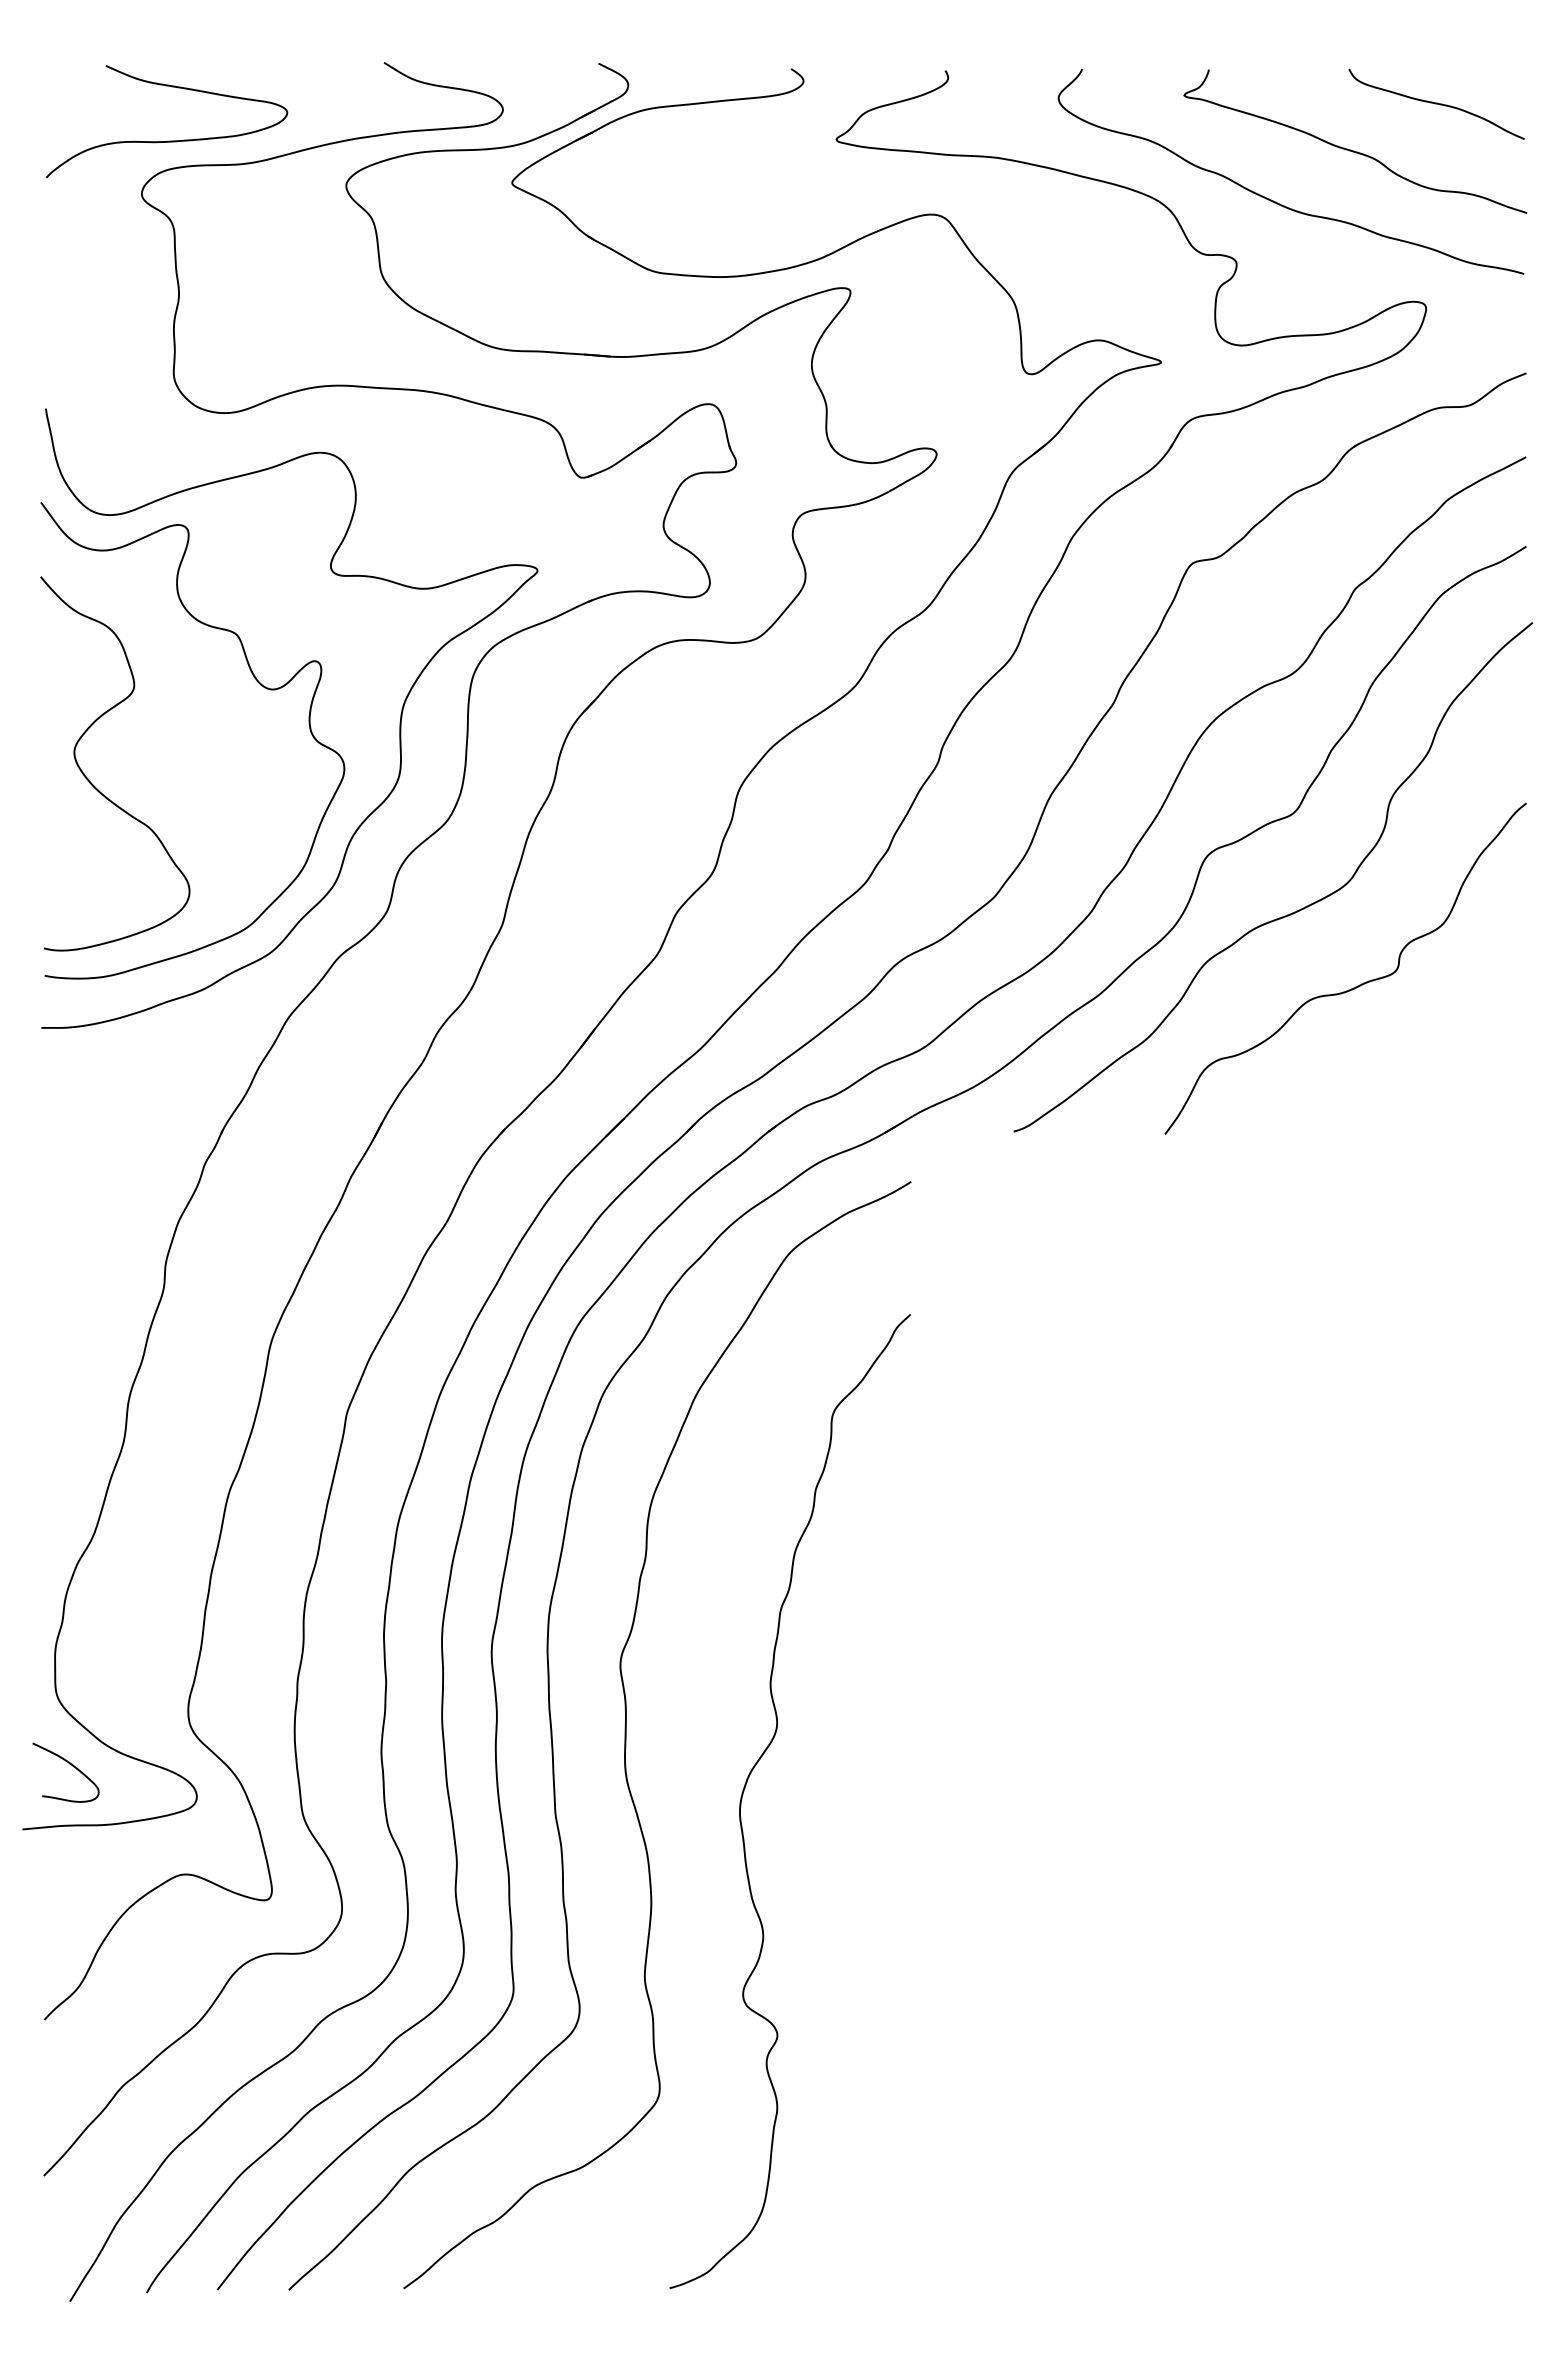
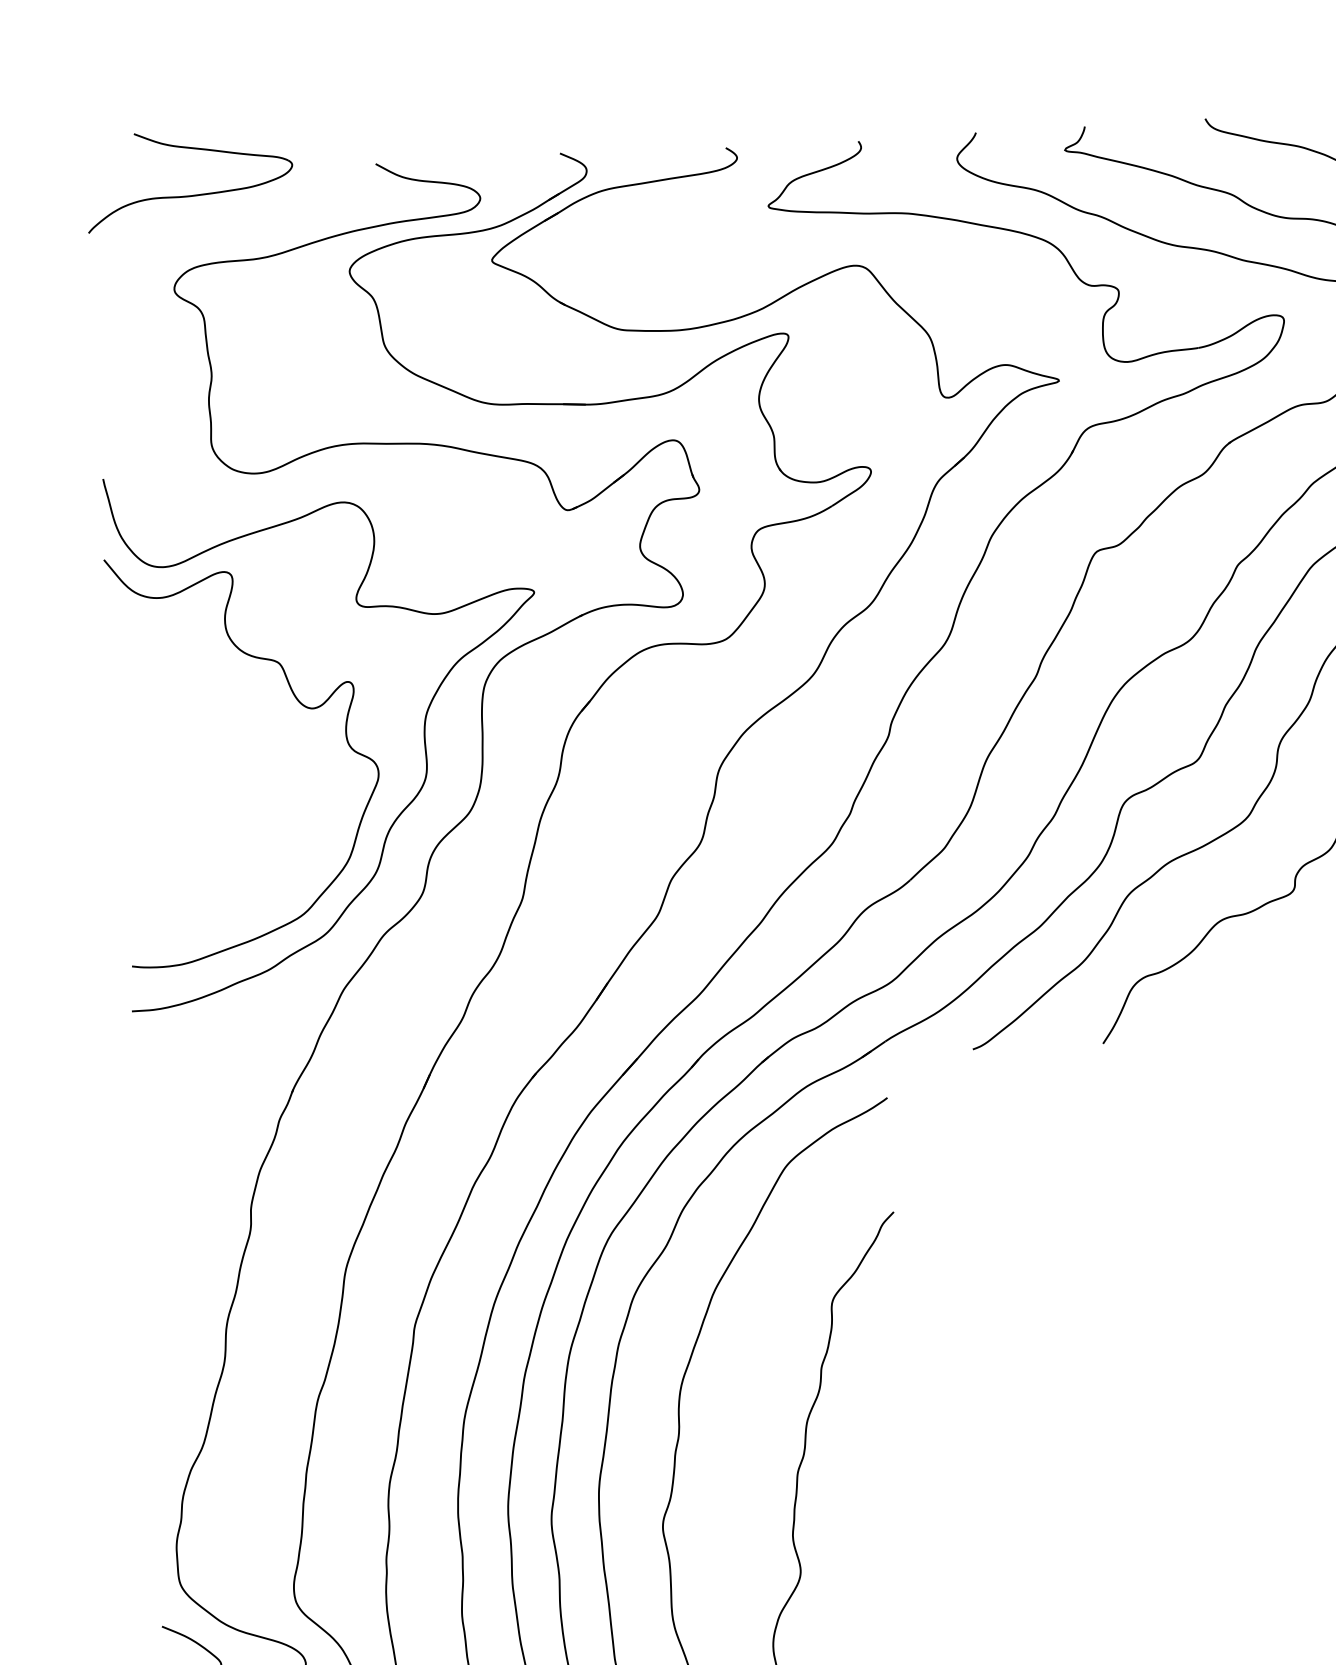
part: (168, 140) -> (191, 194), moved
curve: (93, 784) -> (163, 799), removed

